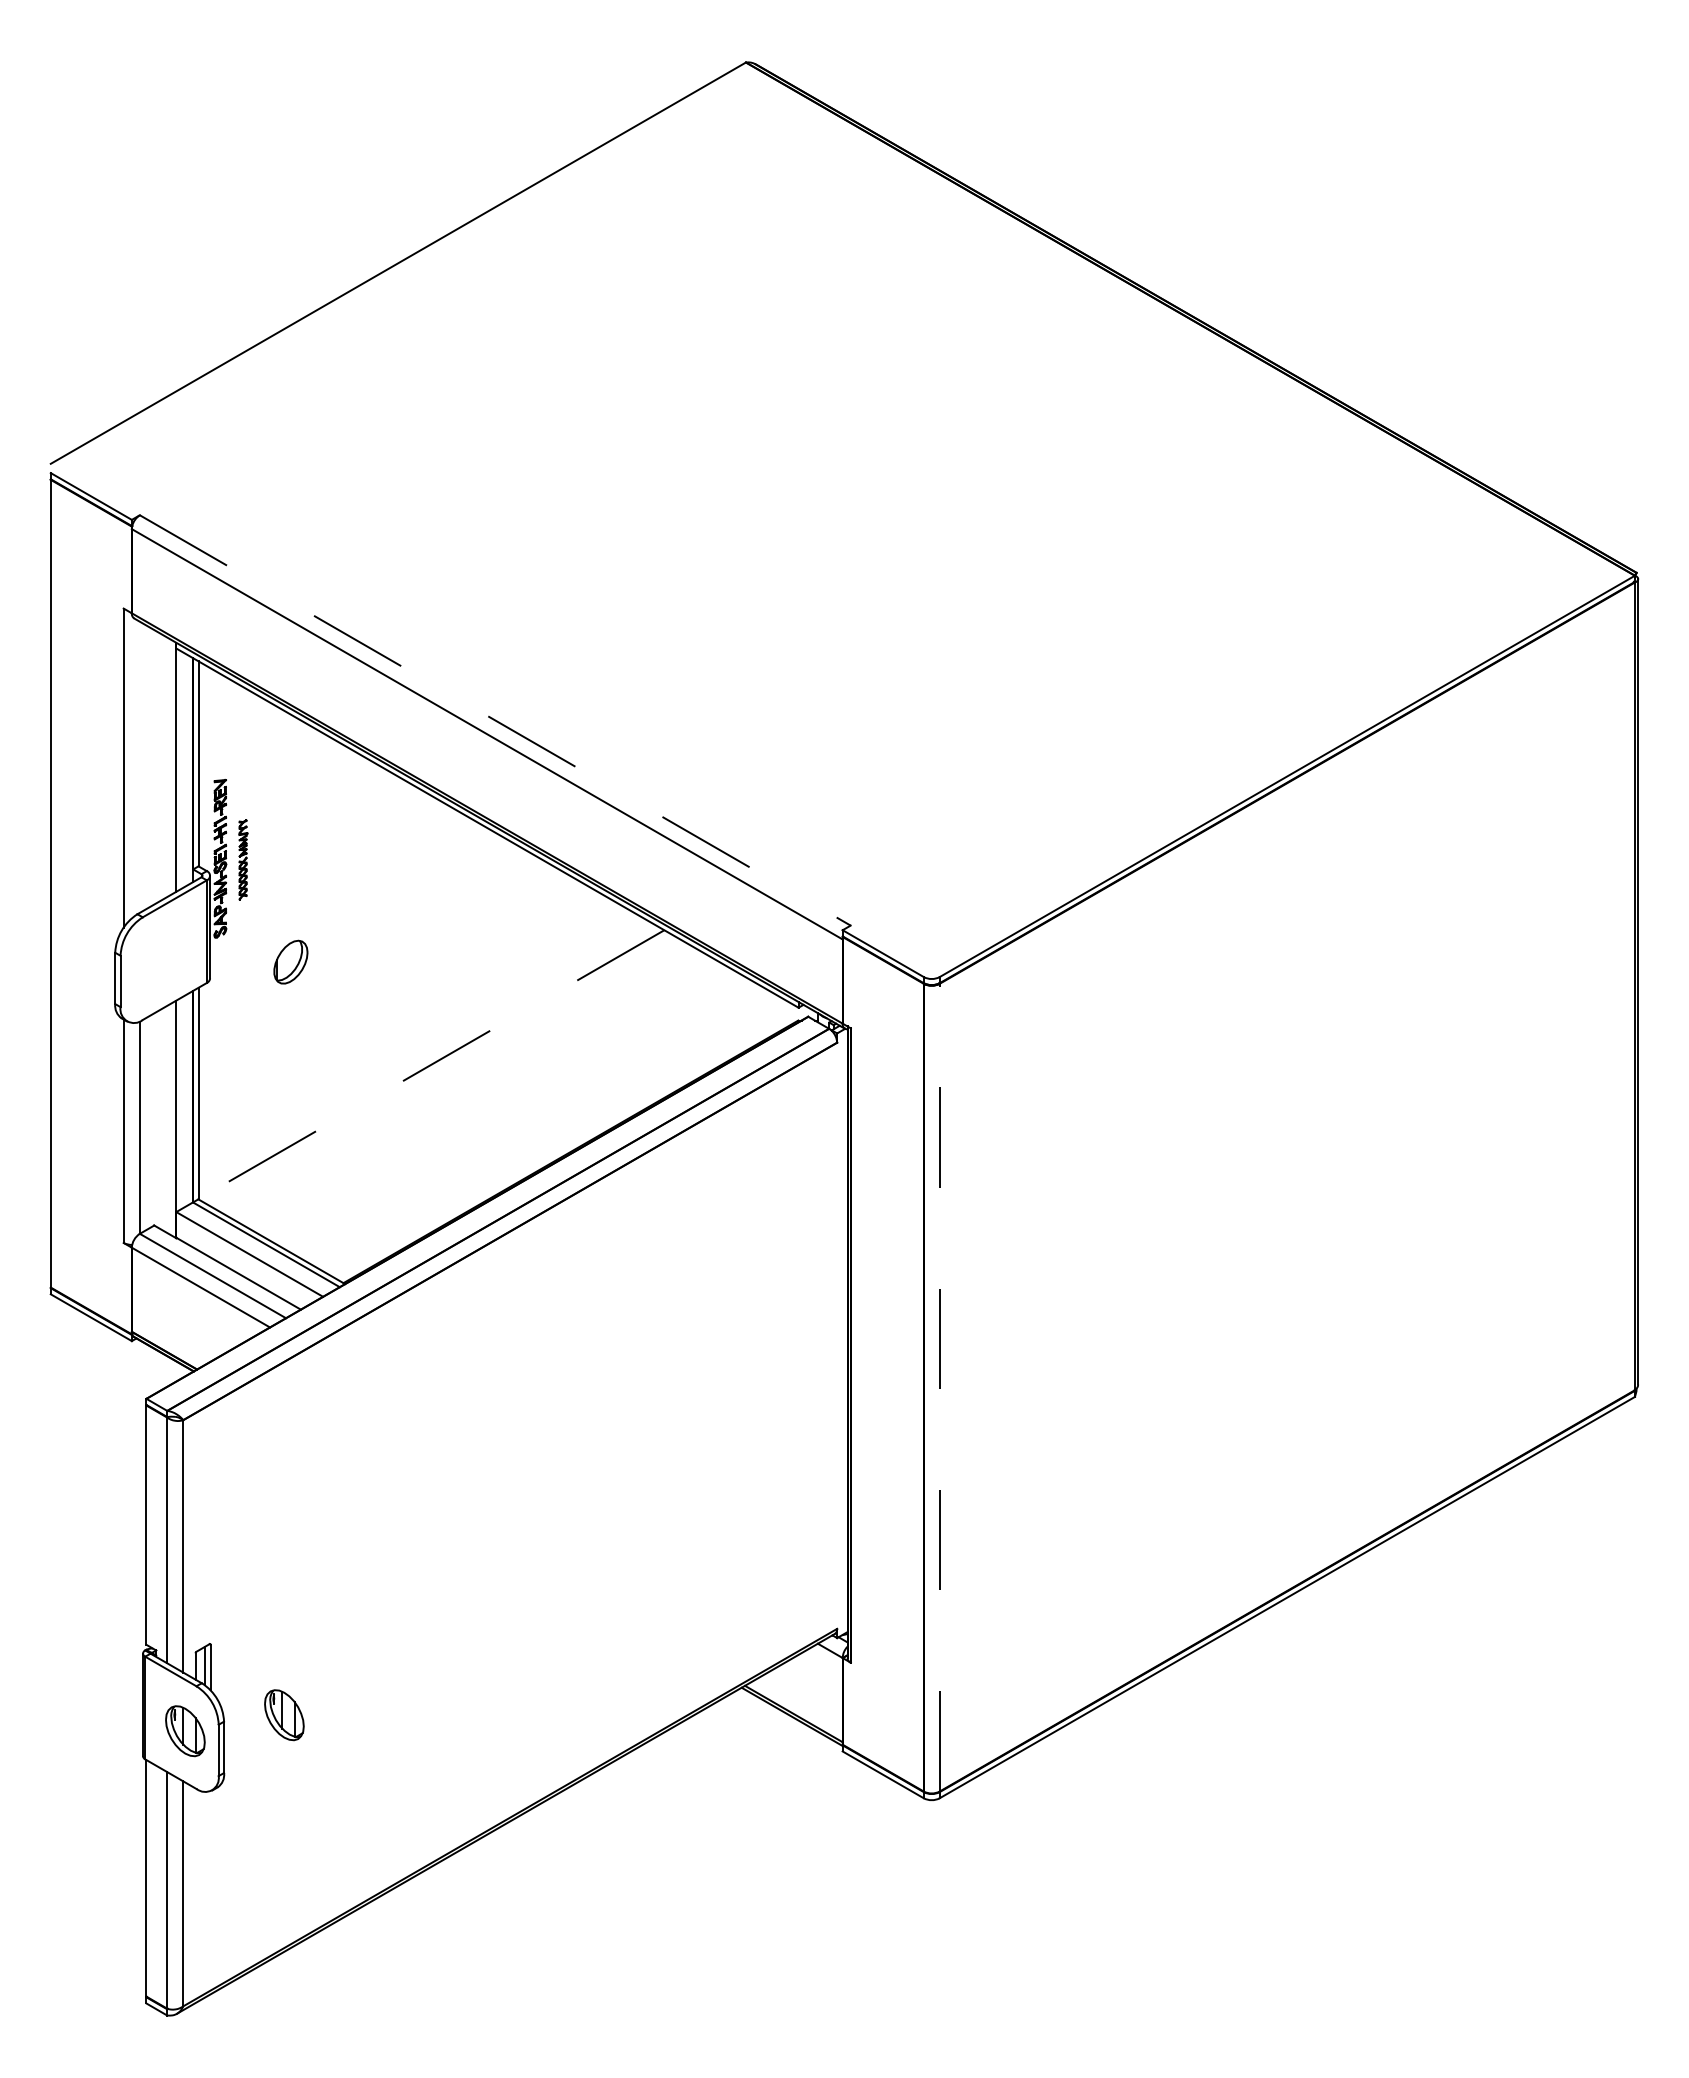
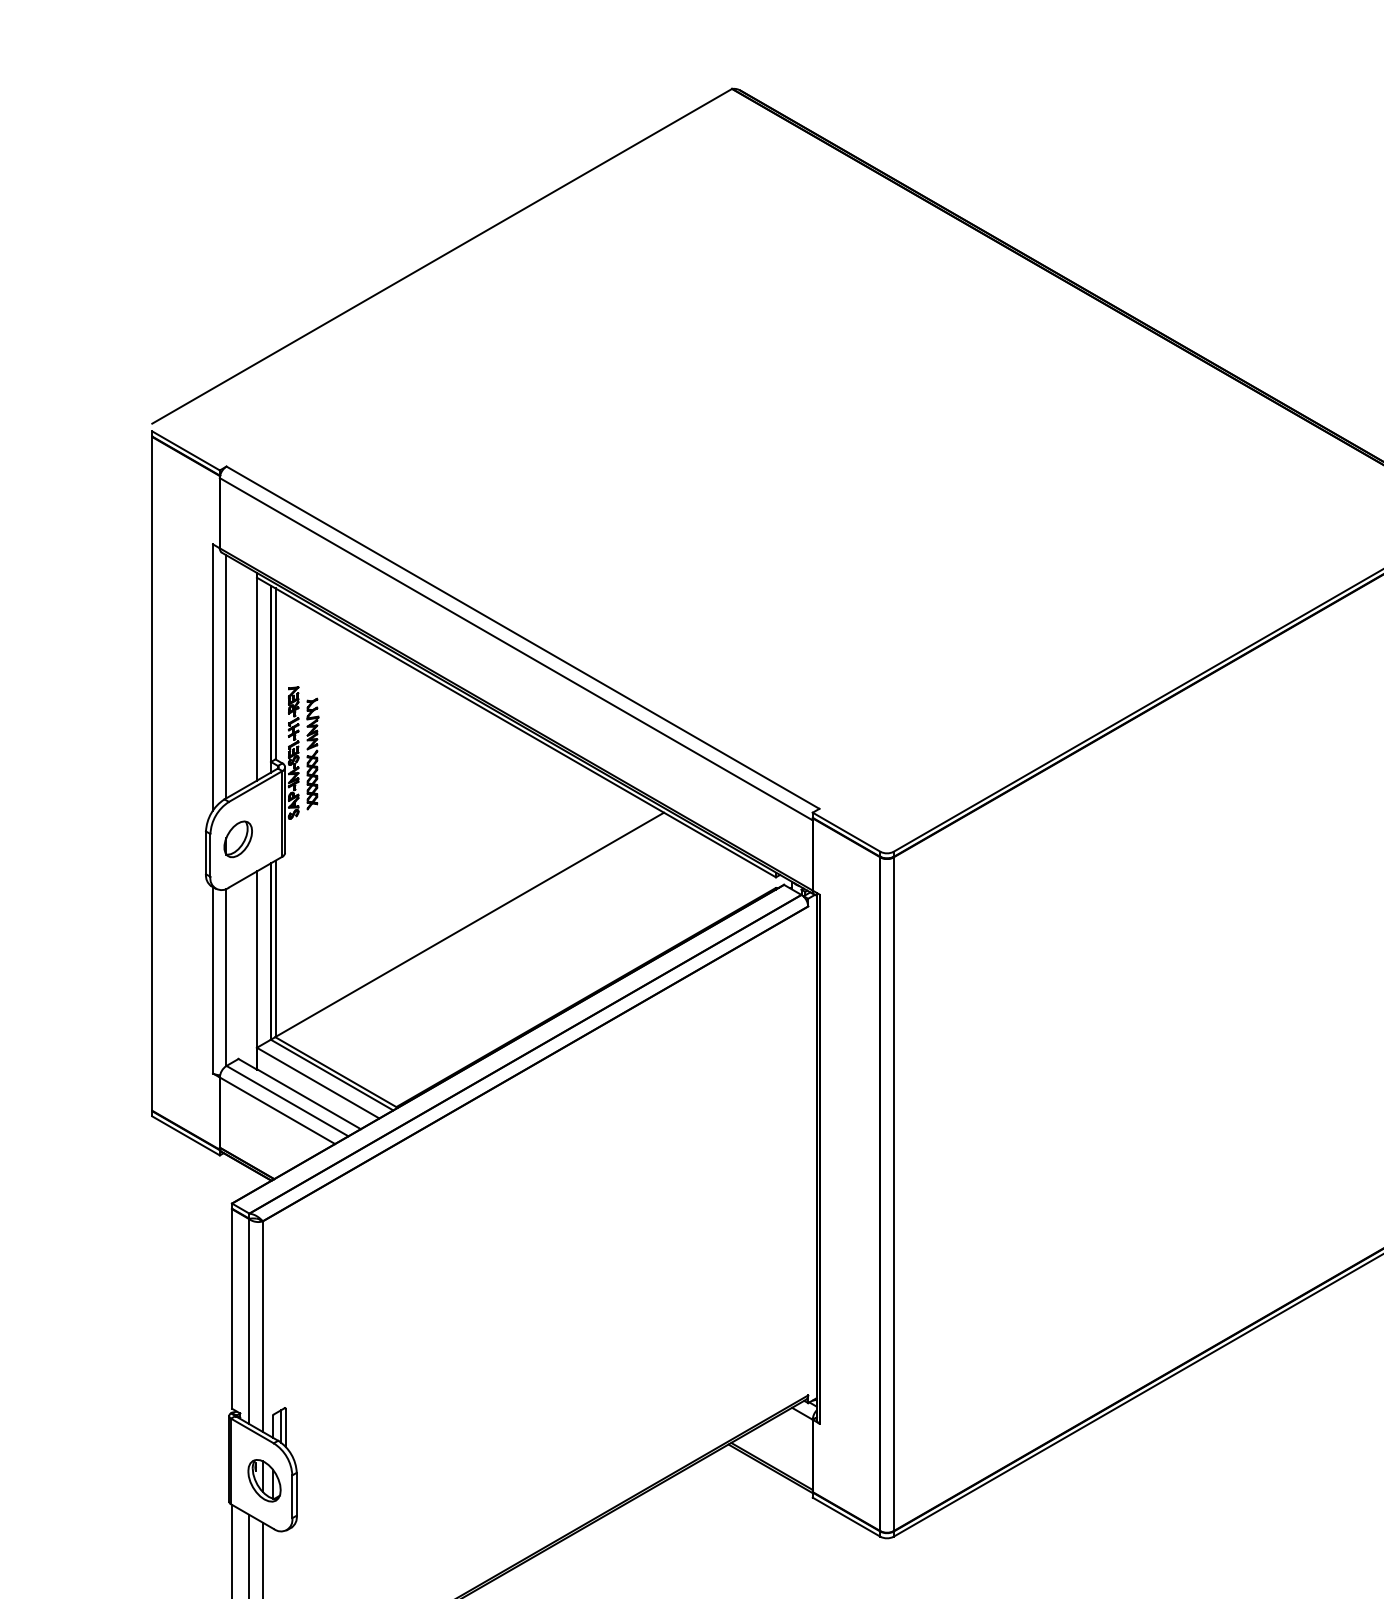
line: (495, 720) -> (523, 637), dashed -> solid
line: (139, 766) -> (226, 676), added
part: (243, 859) -> (312, 753), size x1.67
part: (290, 961) -> (237, 838), moved
line: (431, 1064) -> (469, 924), dashed -> solid
line: (939, 1387) -> (893, 1194), dashed -> solid
part: (284, 1715) -> (347, 1467), removed

